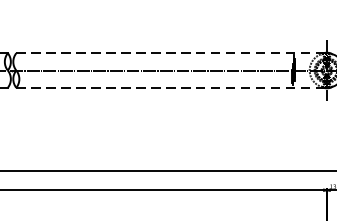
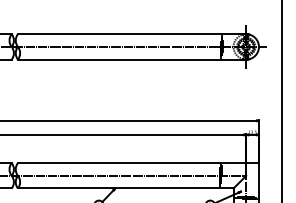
line: (172, 53) -> (132, 34), dashed -> solid
line: (172, 87) -> (132, 59), dashed -> solid

